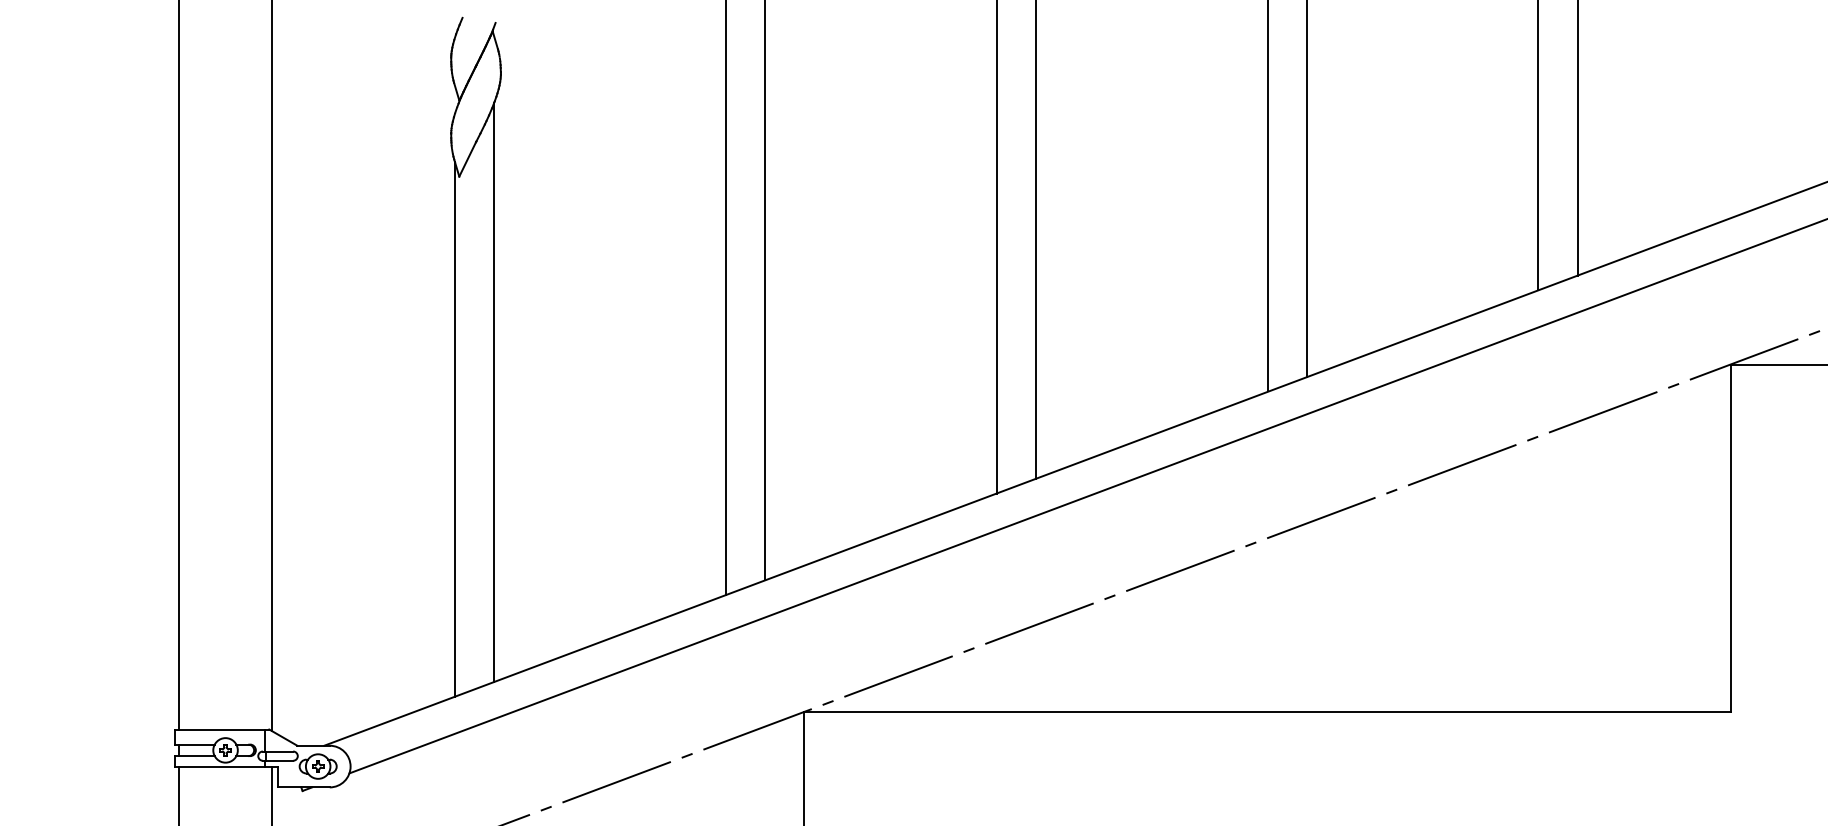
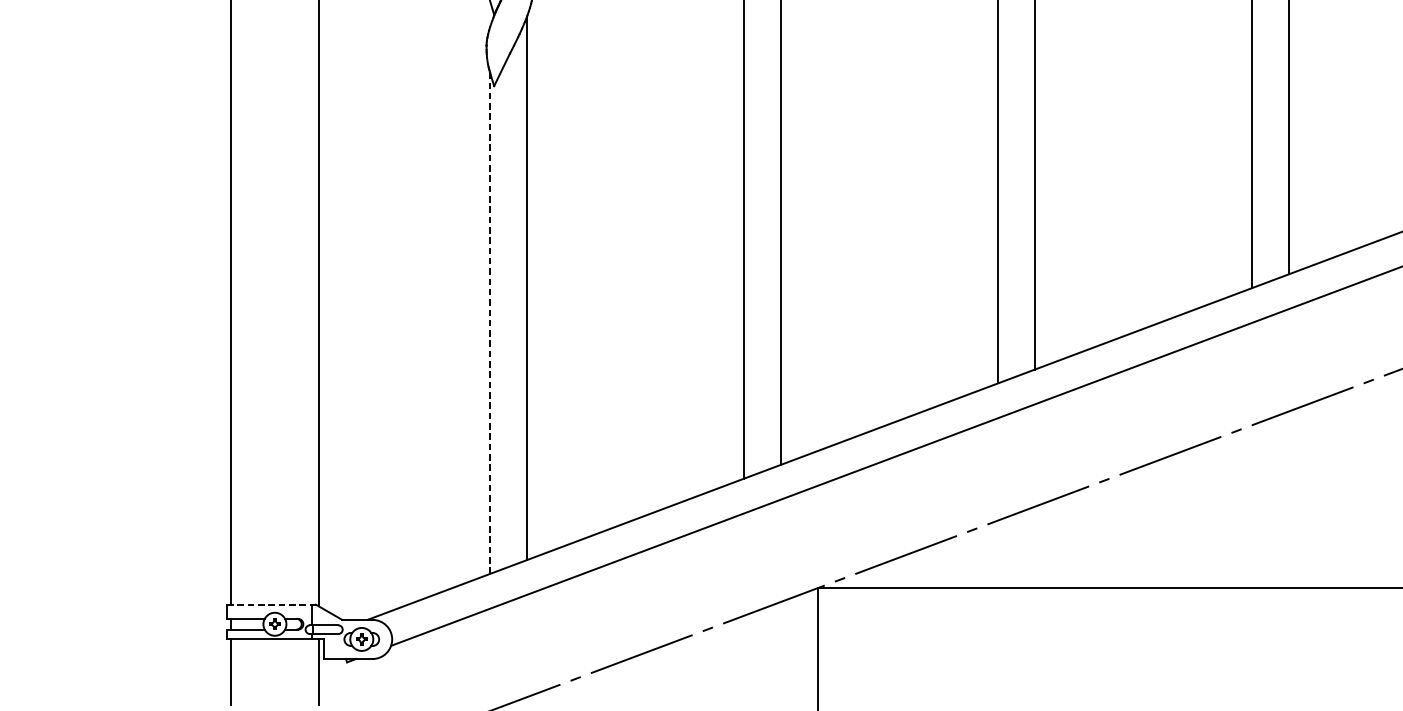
line: (454, 429) -> (489, 323), solid -> dashed
line: (222, 729) -> (272, 604), solid -> dashed

